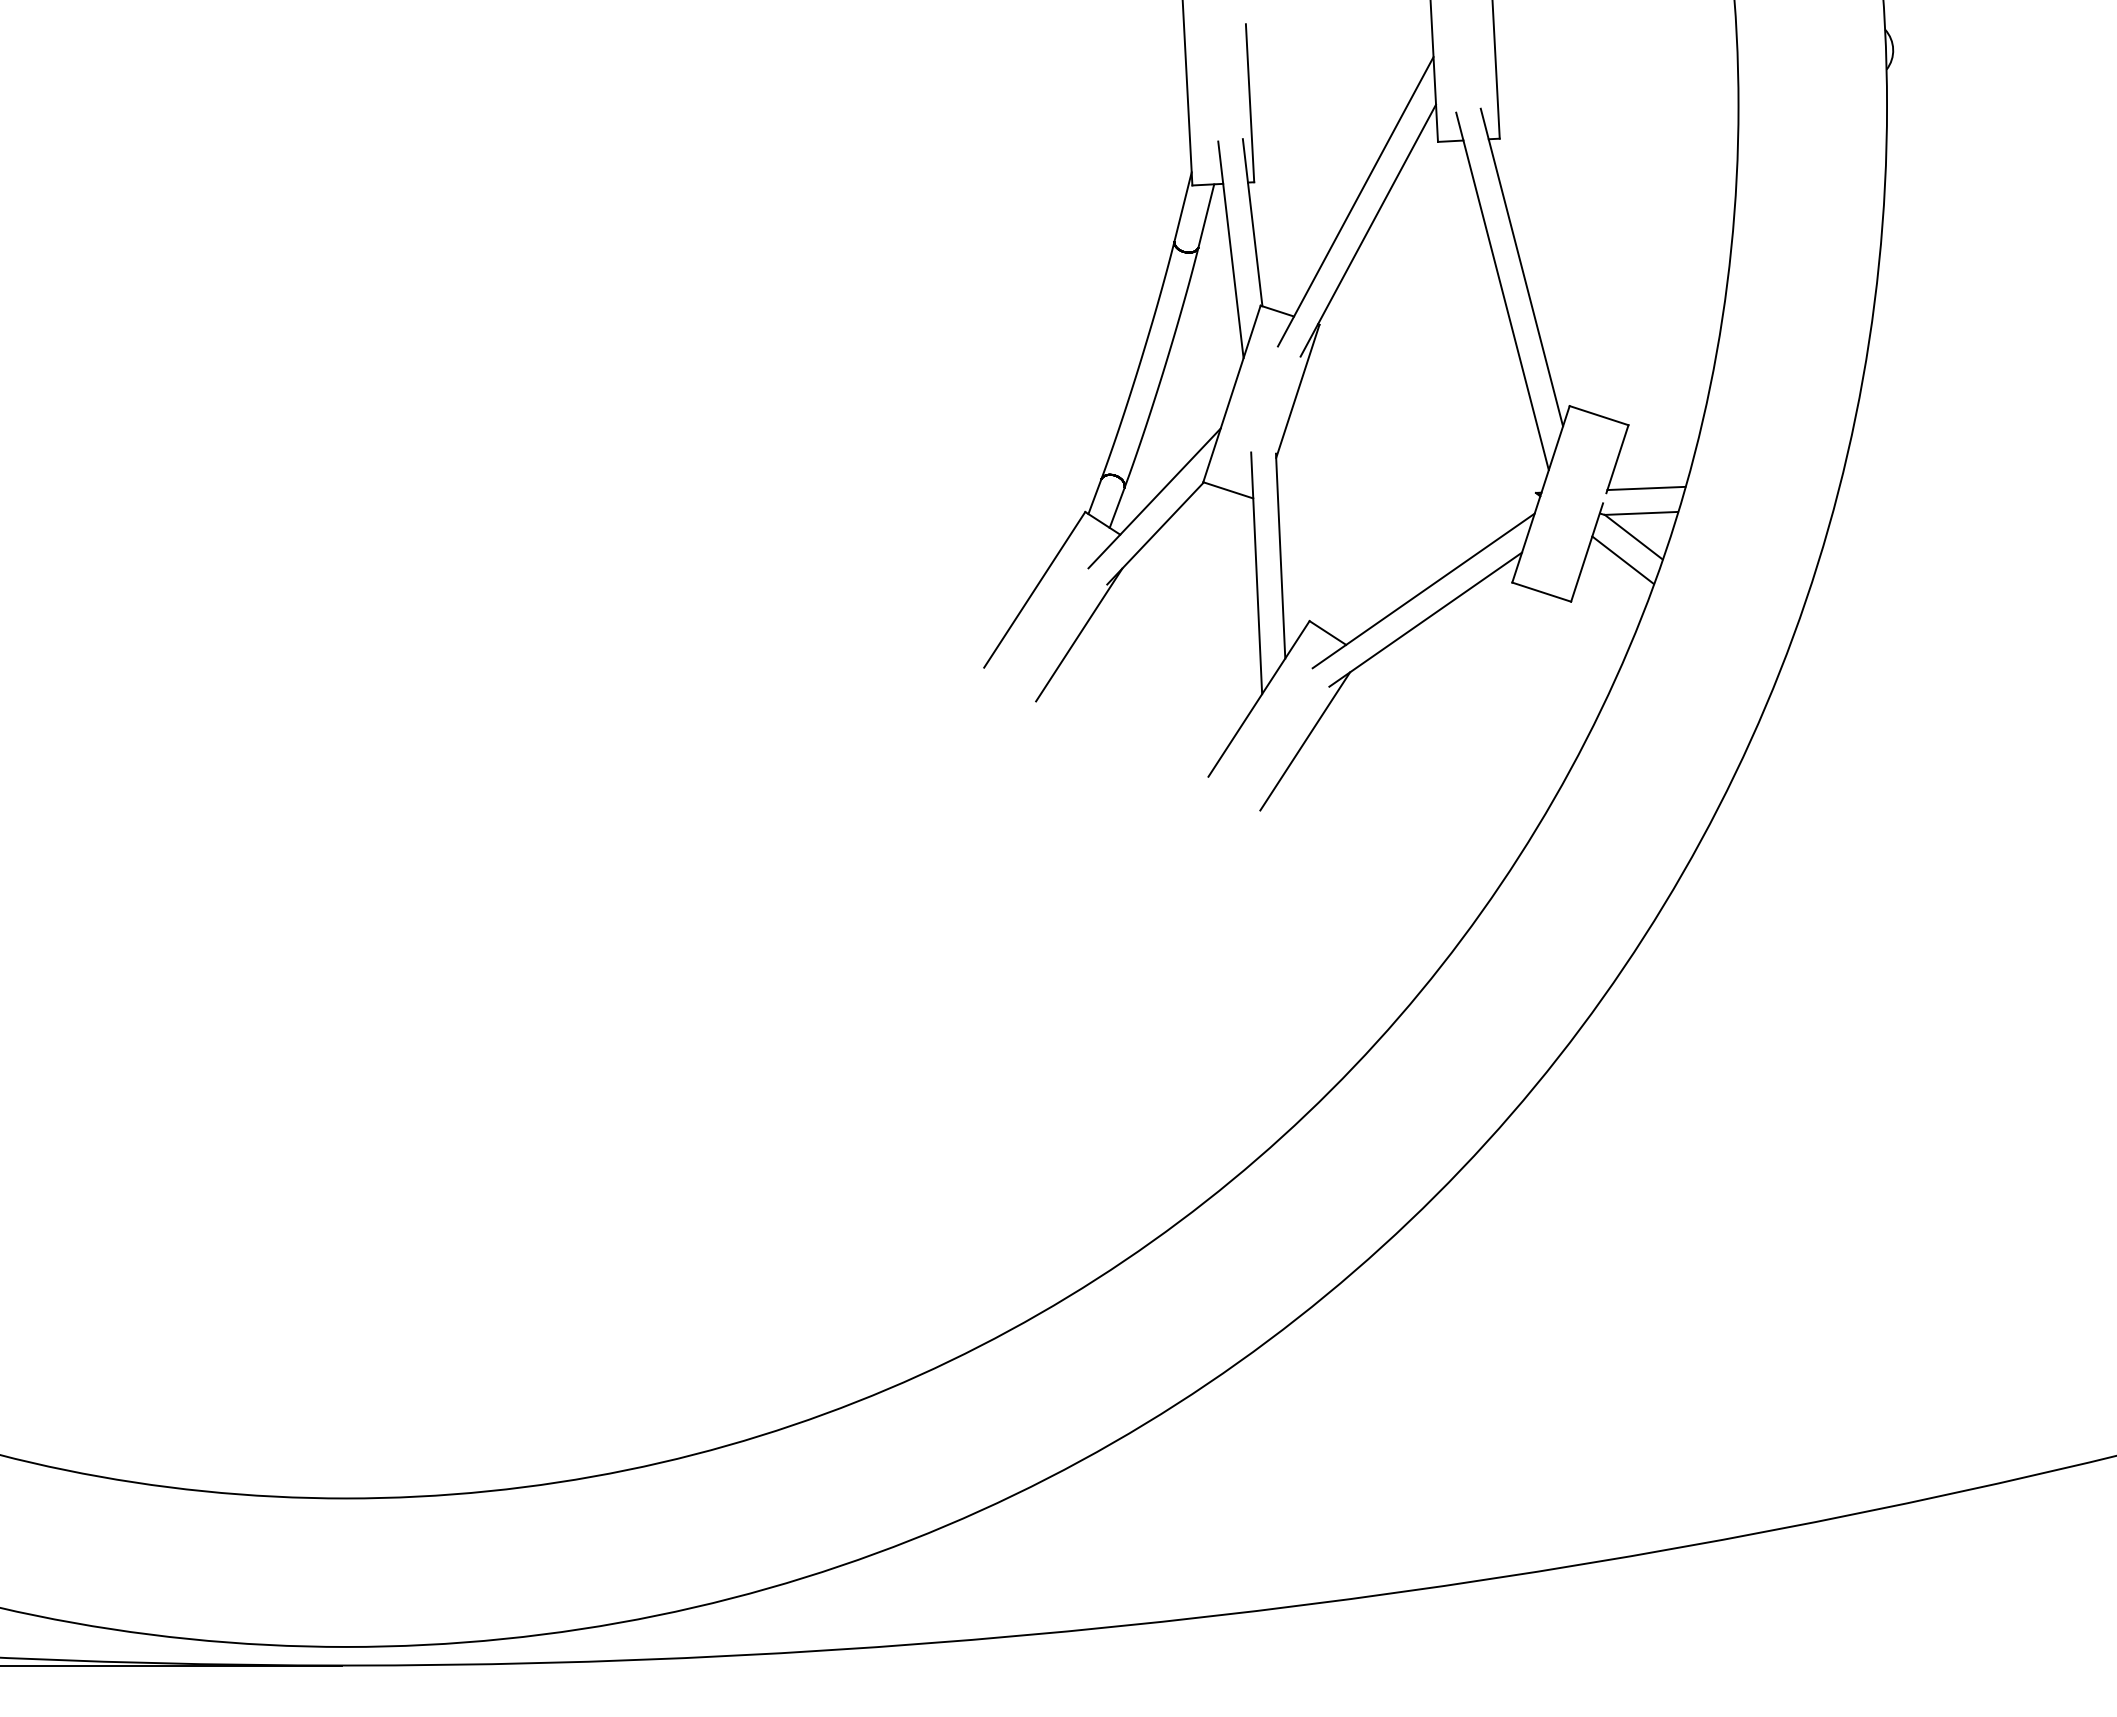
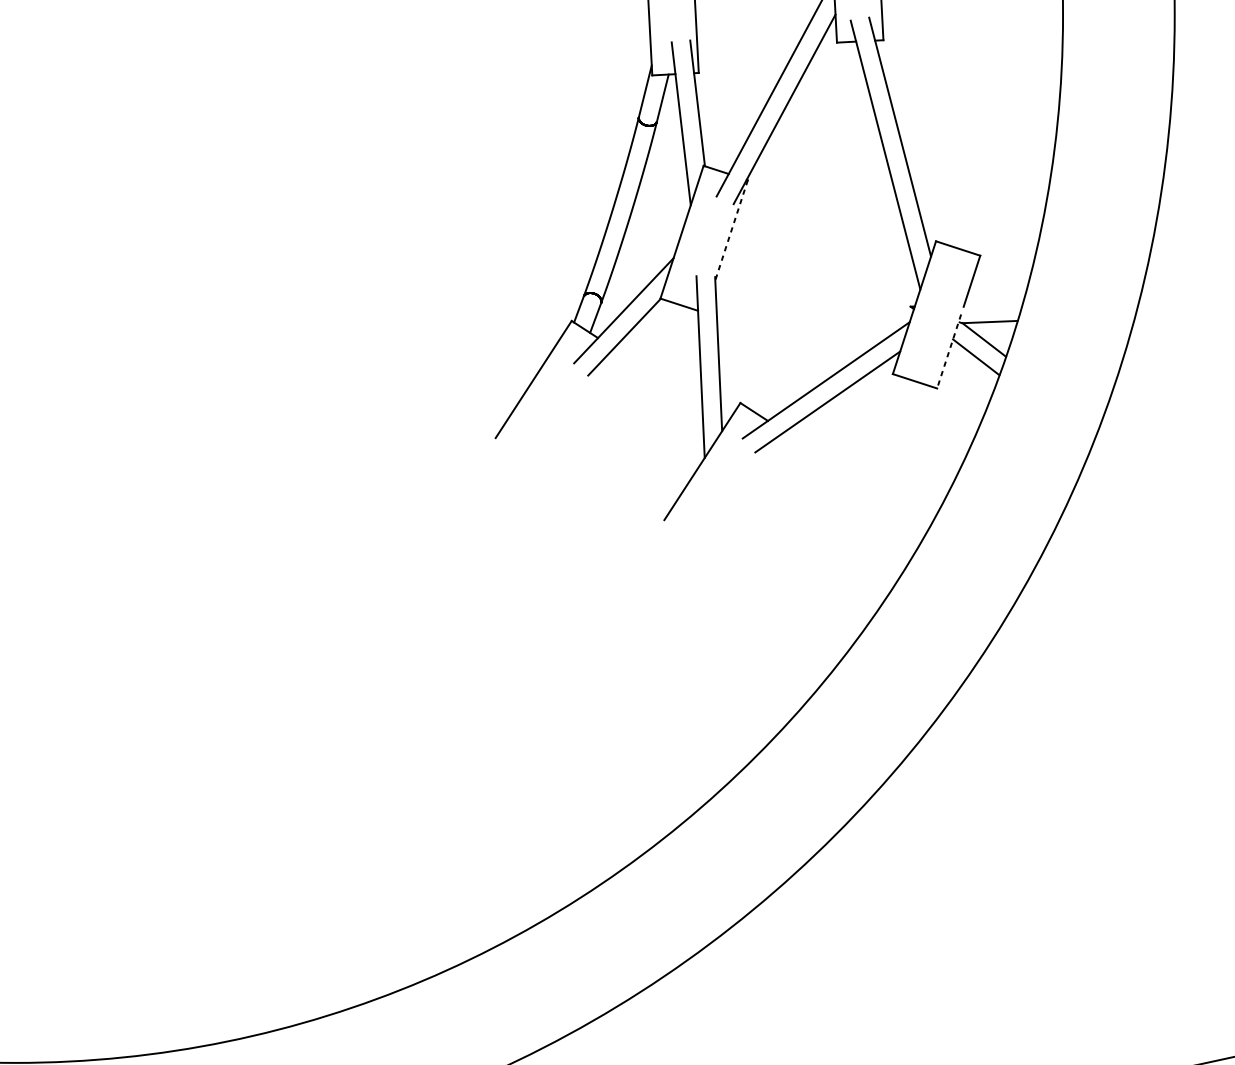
line: (1297, 391) -> (731, 230), solid -> dashed
line: (1646, 488) -> (993, 303), removed
line: (1587, 552) -> (949, 351), solid -> dashed
line: (1079, 634) -> (567, 413), removed
line: (1305, 741) -> (737, 493), removed

